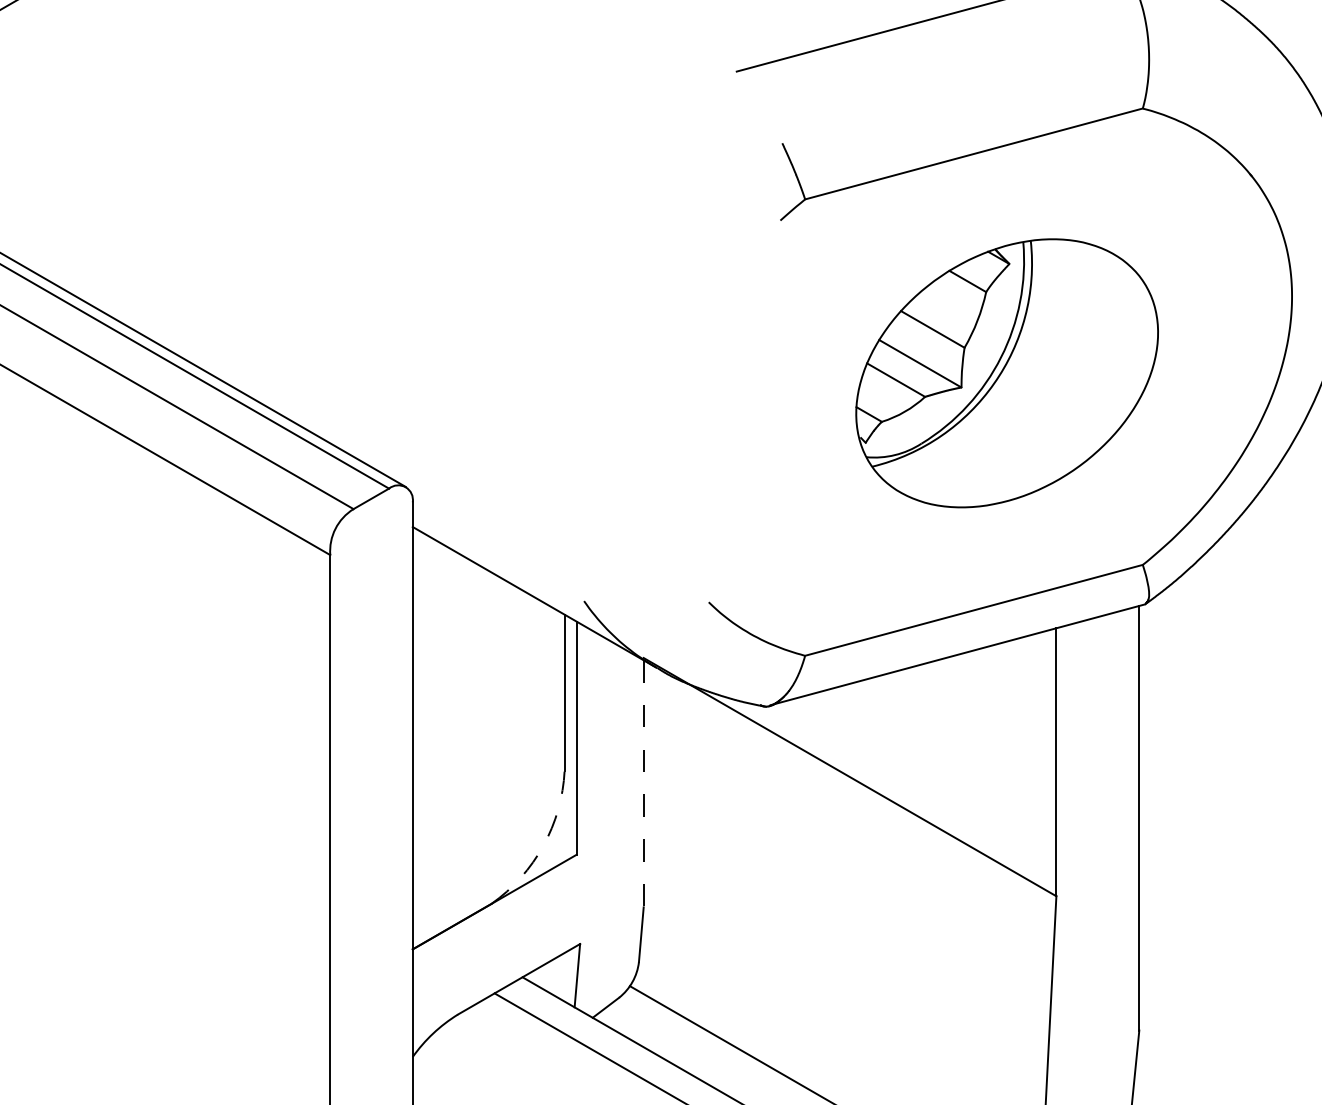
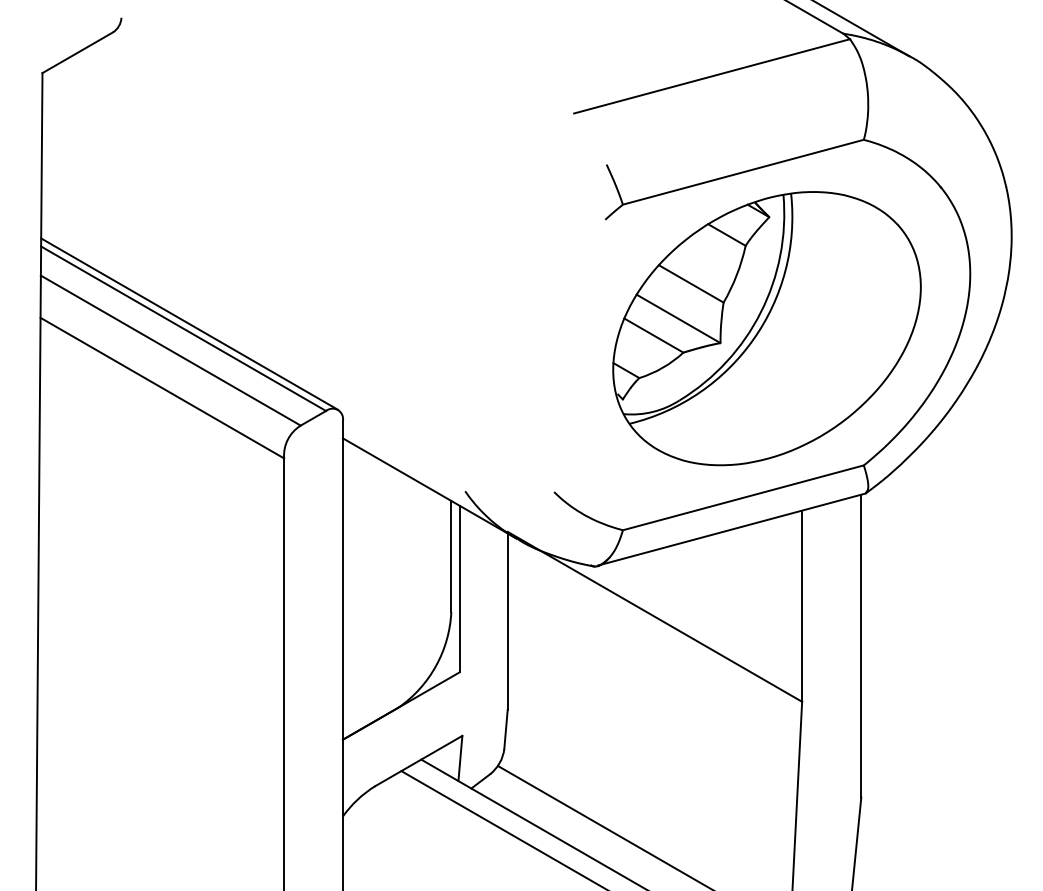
part: (1006, 372) -> (766, 328), size x1.43
line: (643, 785) -> (507, 622), dashed -> solid
arc: (543, 845) -> (436, 665), dashed -> solid

